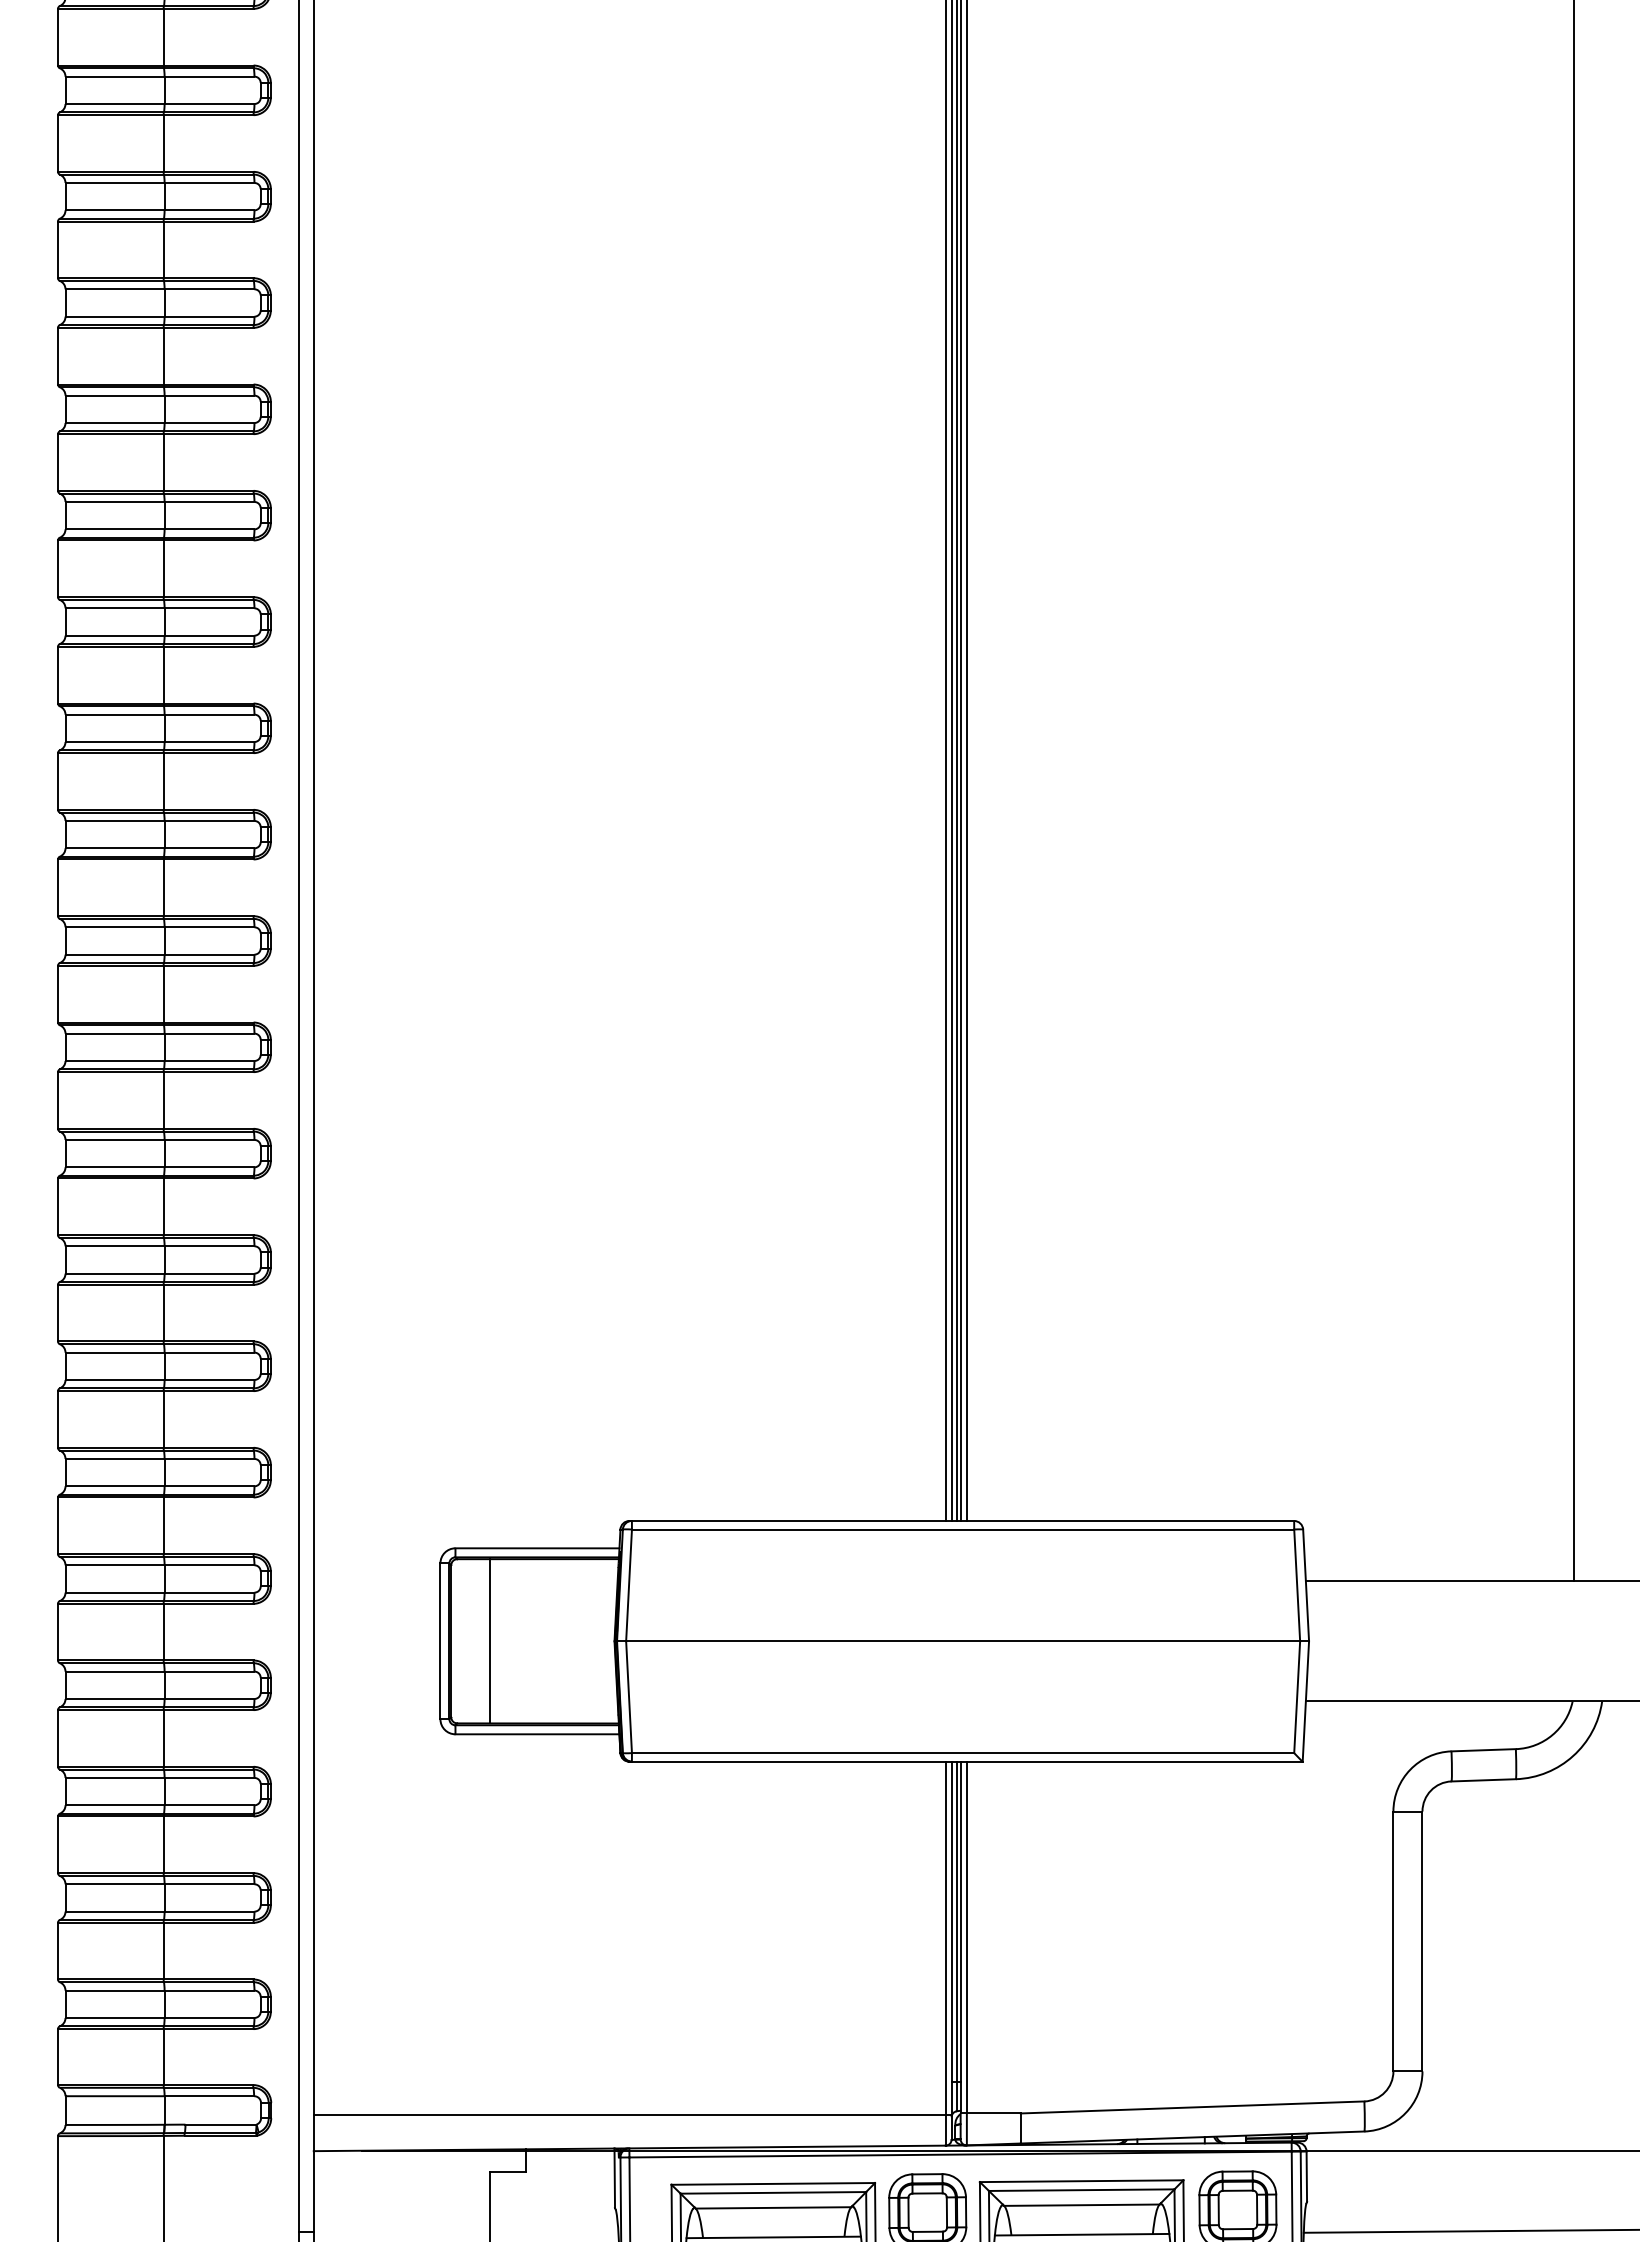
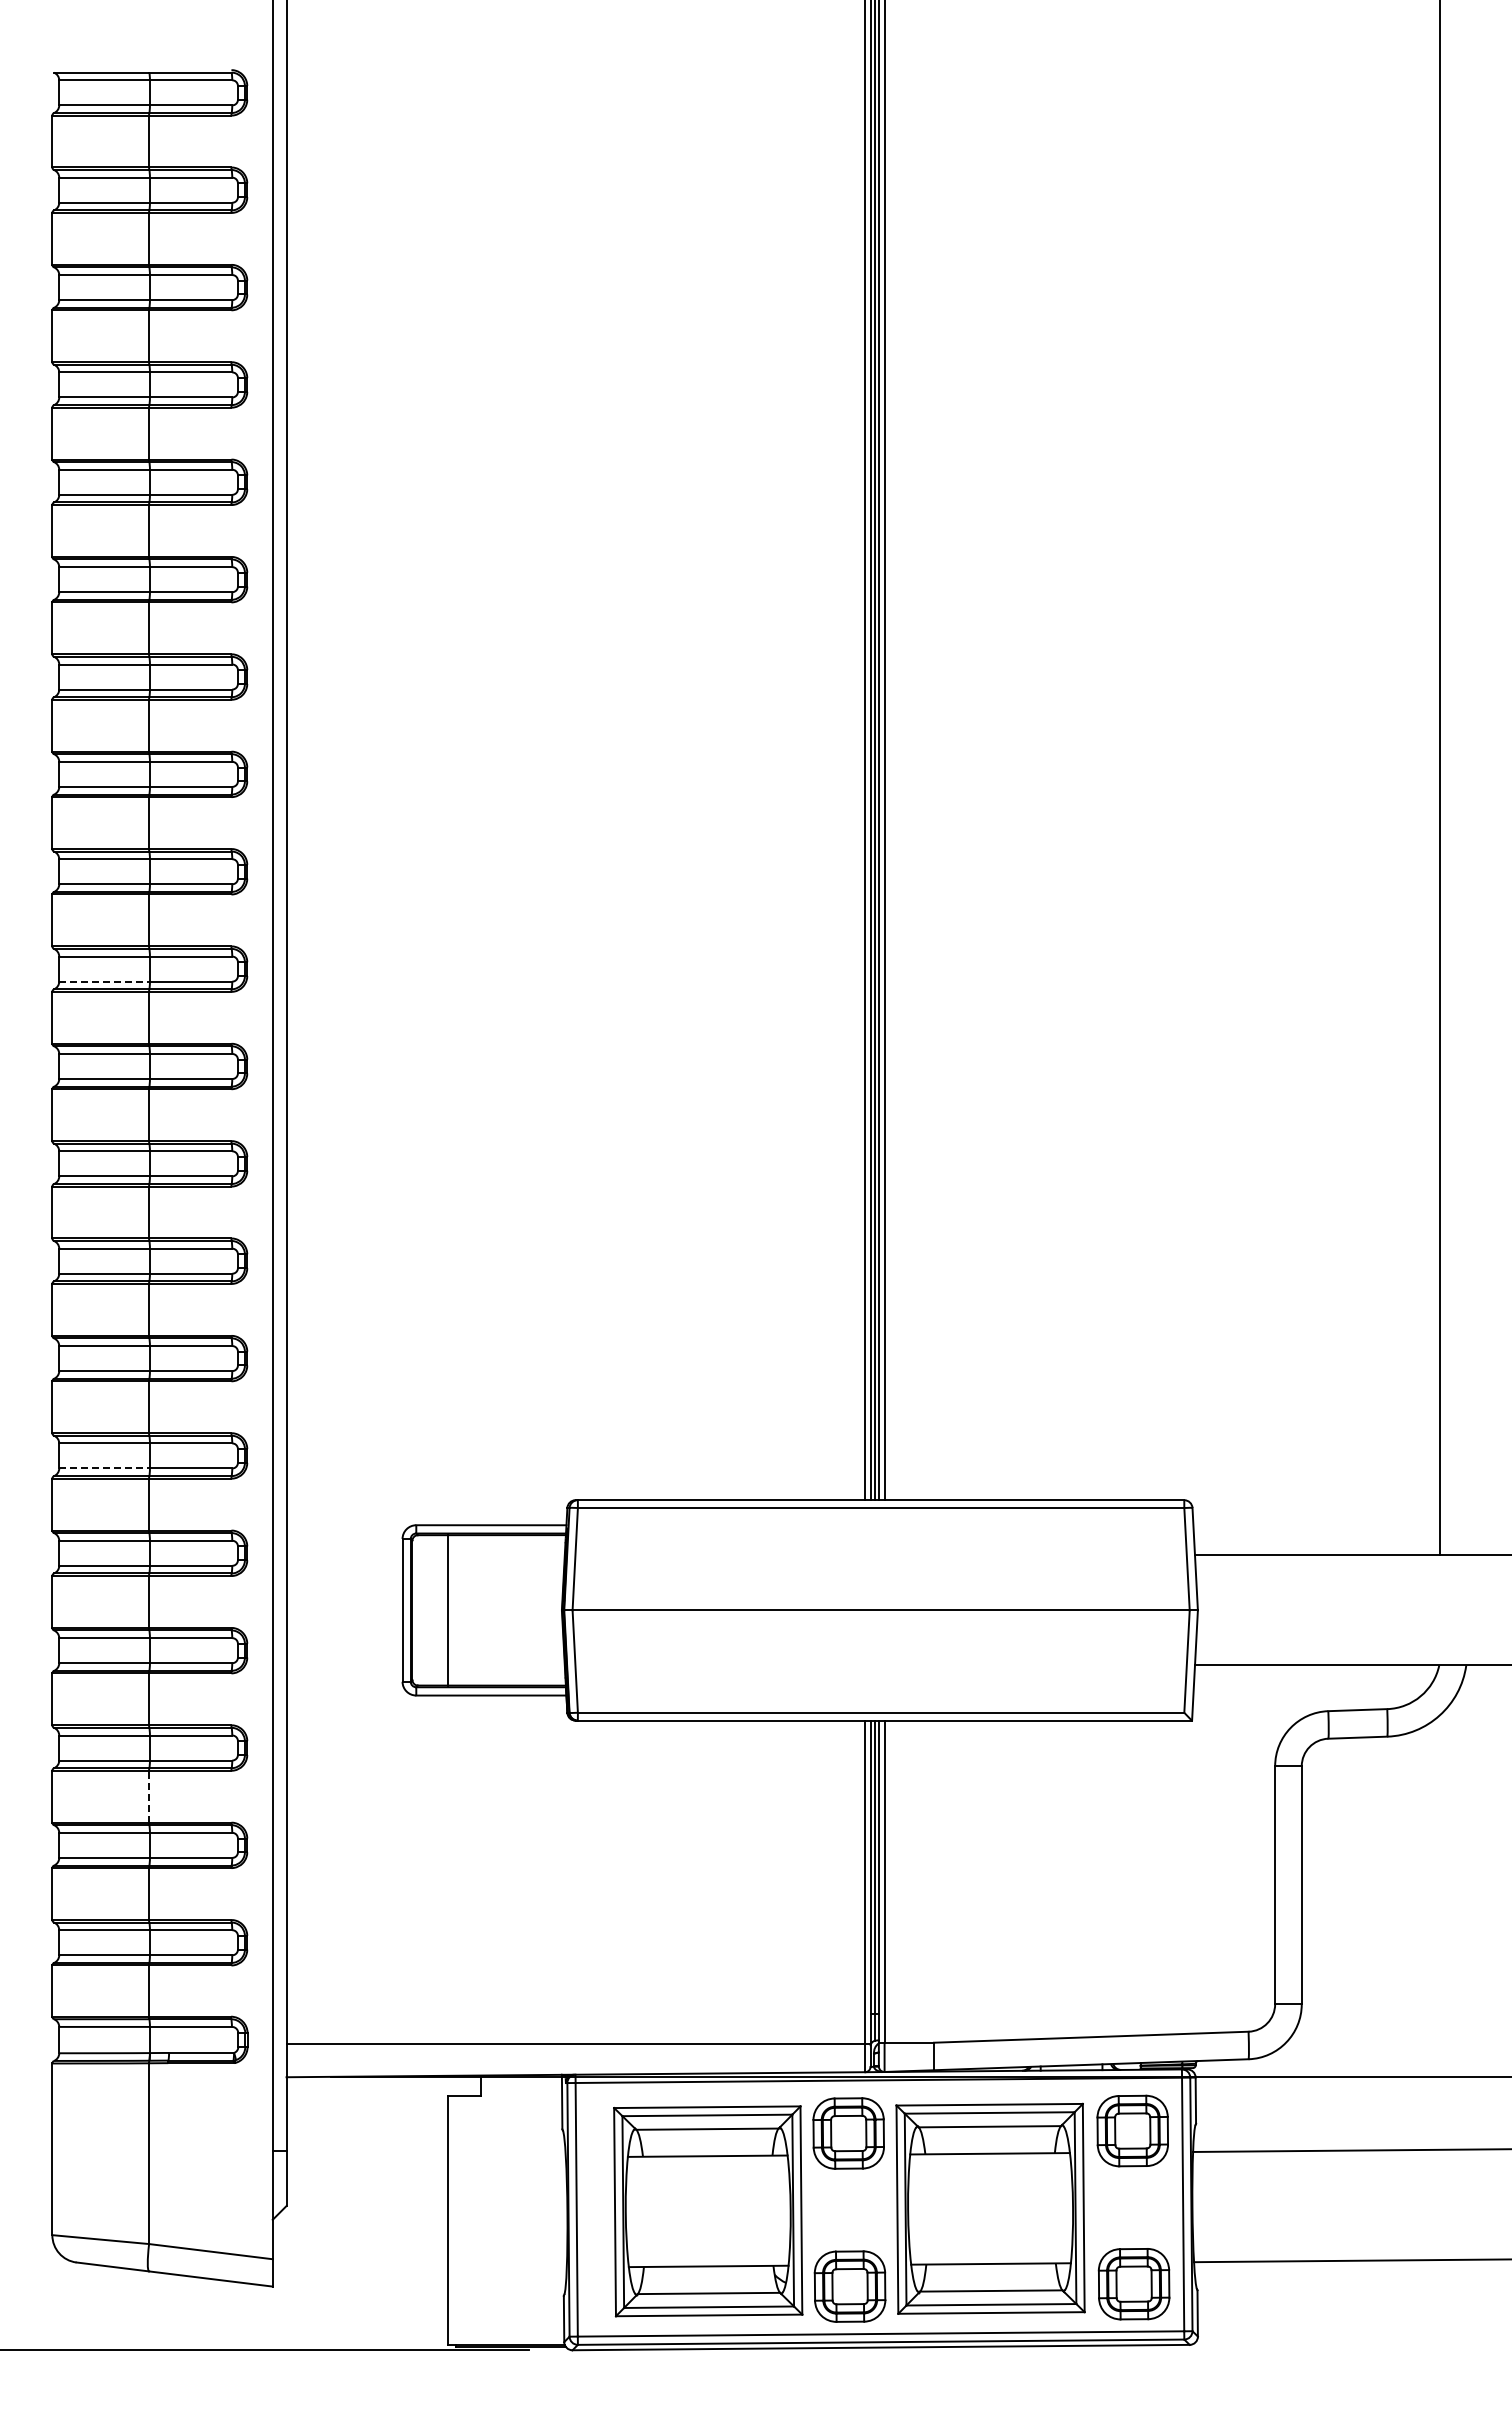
line: (116, 954) -> (105, 981), solid -> dashed
line: (116, 1486) -> (105, 1468), solid -> dashed
line: (164, 1844) -> (149, 1796), solid -> dashed

